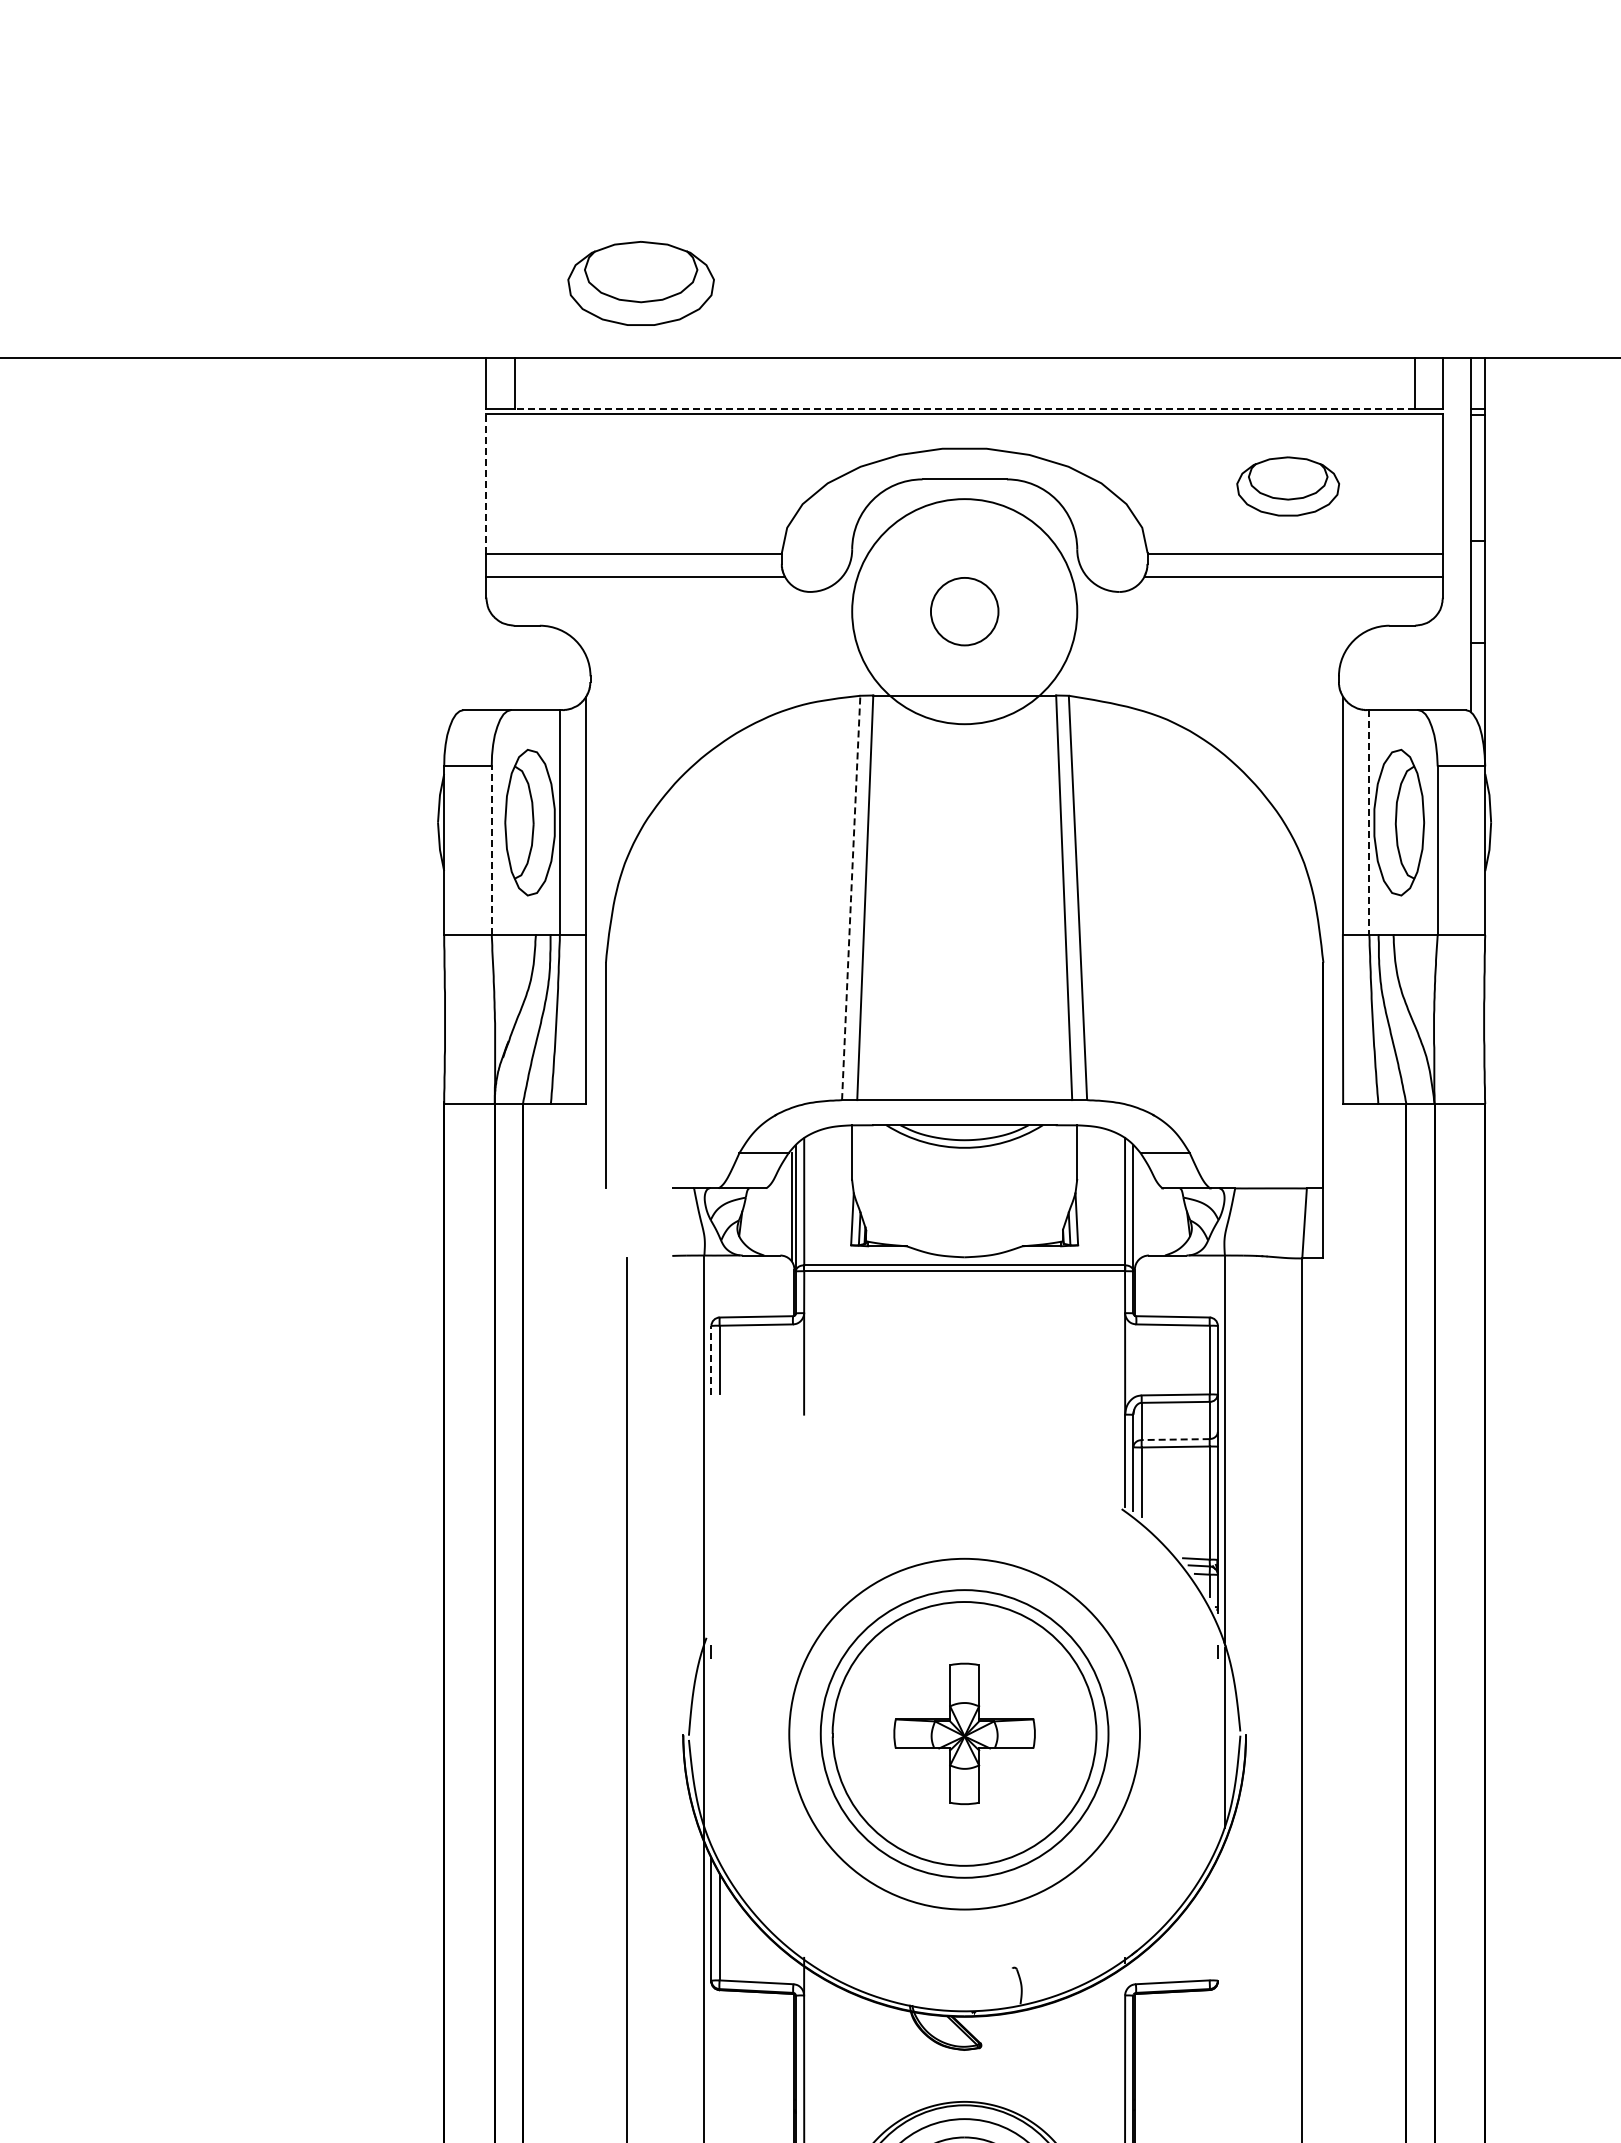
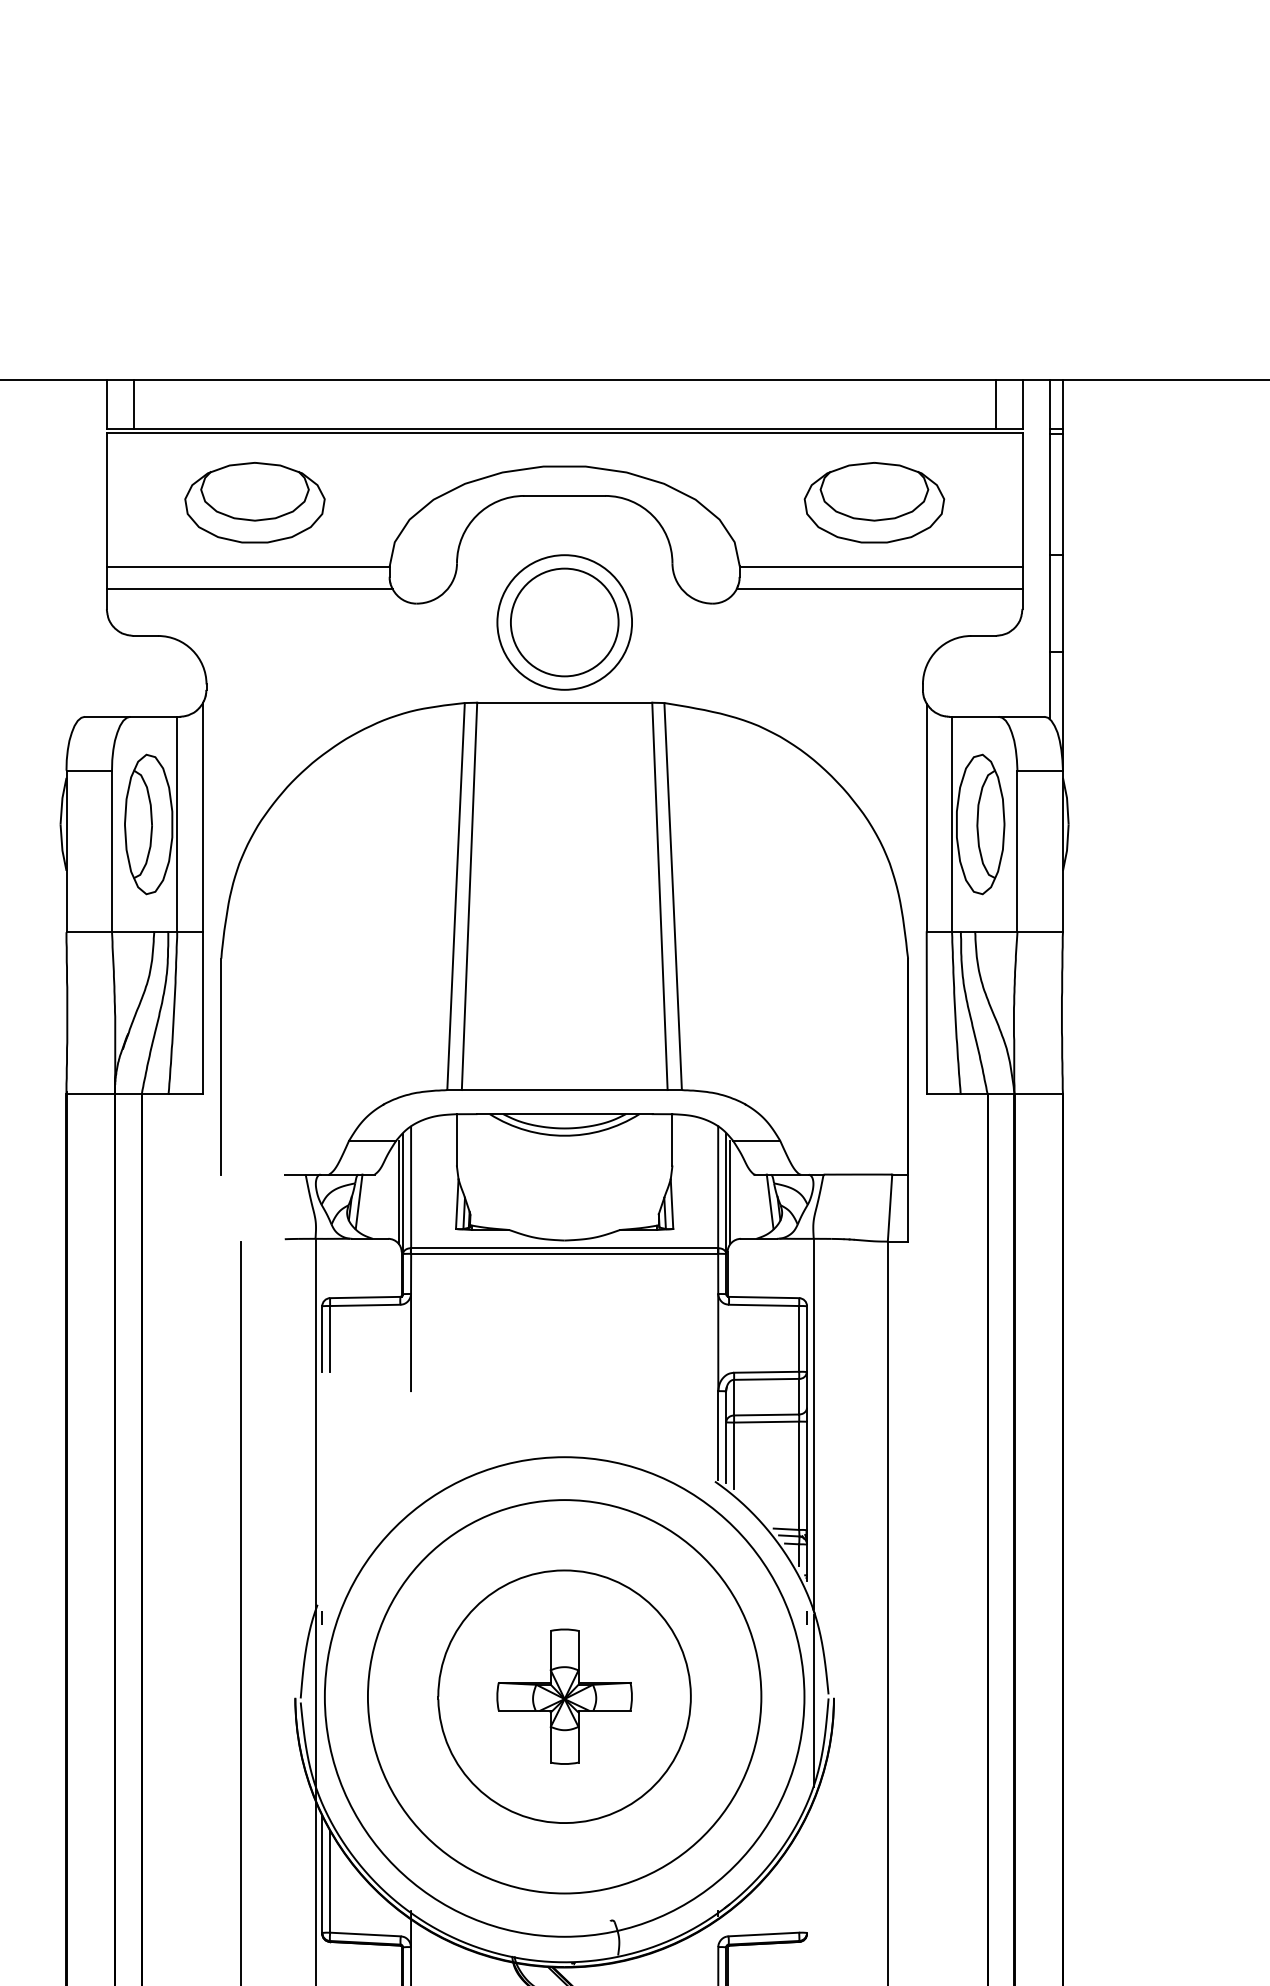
part: (640, 283) -> (254, 502), moved
line: (964, 409) -> (564, 429), dashed -> solid
line: (486, 483) -> (106, 499), dashed -> solid
part: (1287, 486) -> (873, 502), size x1.43
circle: (964, 611) -> (564, 622), size x0.62
circle: (964, 611) -> (564, 622), size x1.67
line: (1369, 822) -> (952, 824), dashed -> solid
line: (491, 850) -> (111, 851), dashed -> solid
line: (851, 898) -> (456, 897), dashed -> solid
line: (1137, 1207) -> (730, 1192), added
line: (749, 1216) -> (358, 1201), added
line: (1178, 1216) -> (769, 1201), added
line: (711, 1359) -> (322, 1338), dashed -> solid
line: (1175, 1439) -> (766, 1414), dashed -> solid
circle: (964, 1733) -> (564, 1696), size x1.43
circle: (964, 1733) -> (564, 1696), size x1.43

